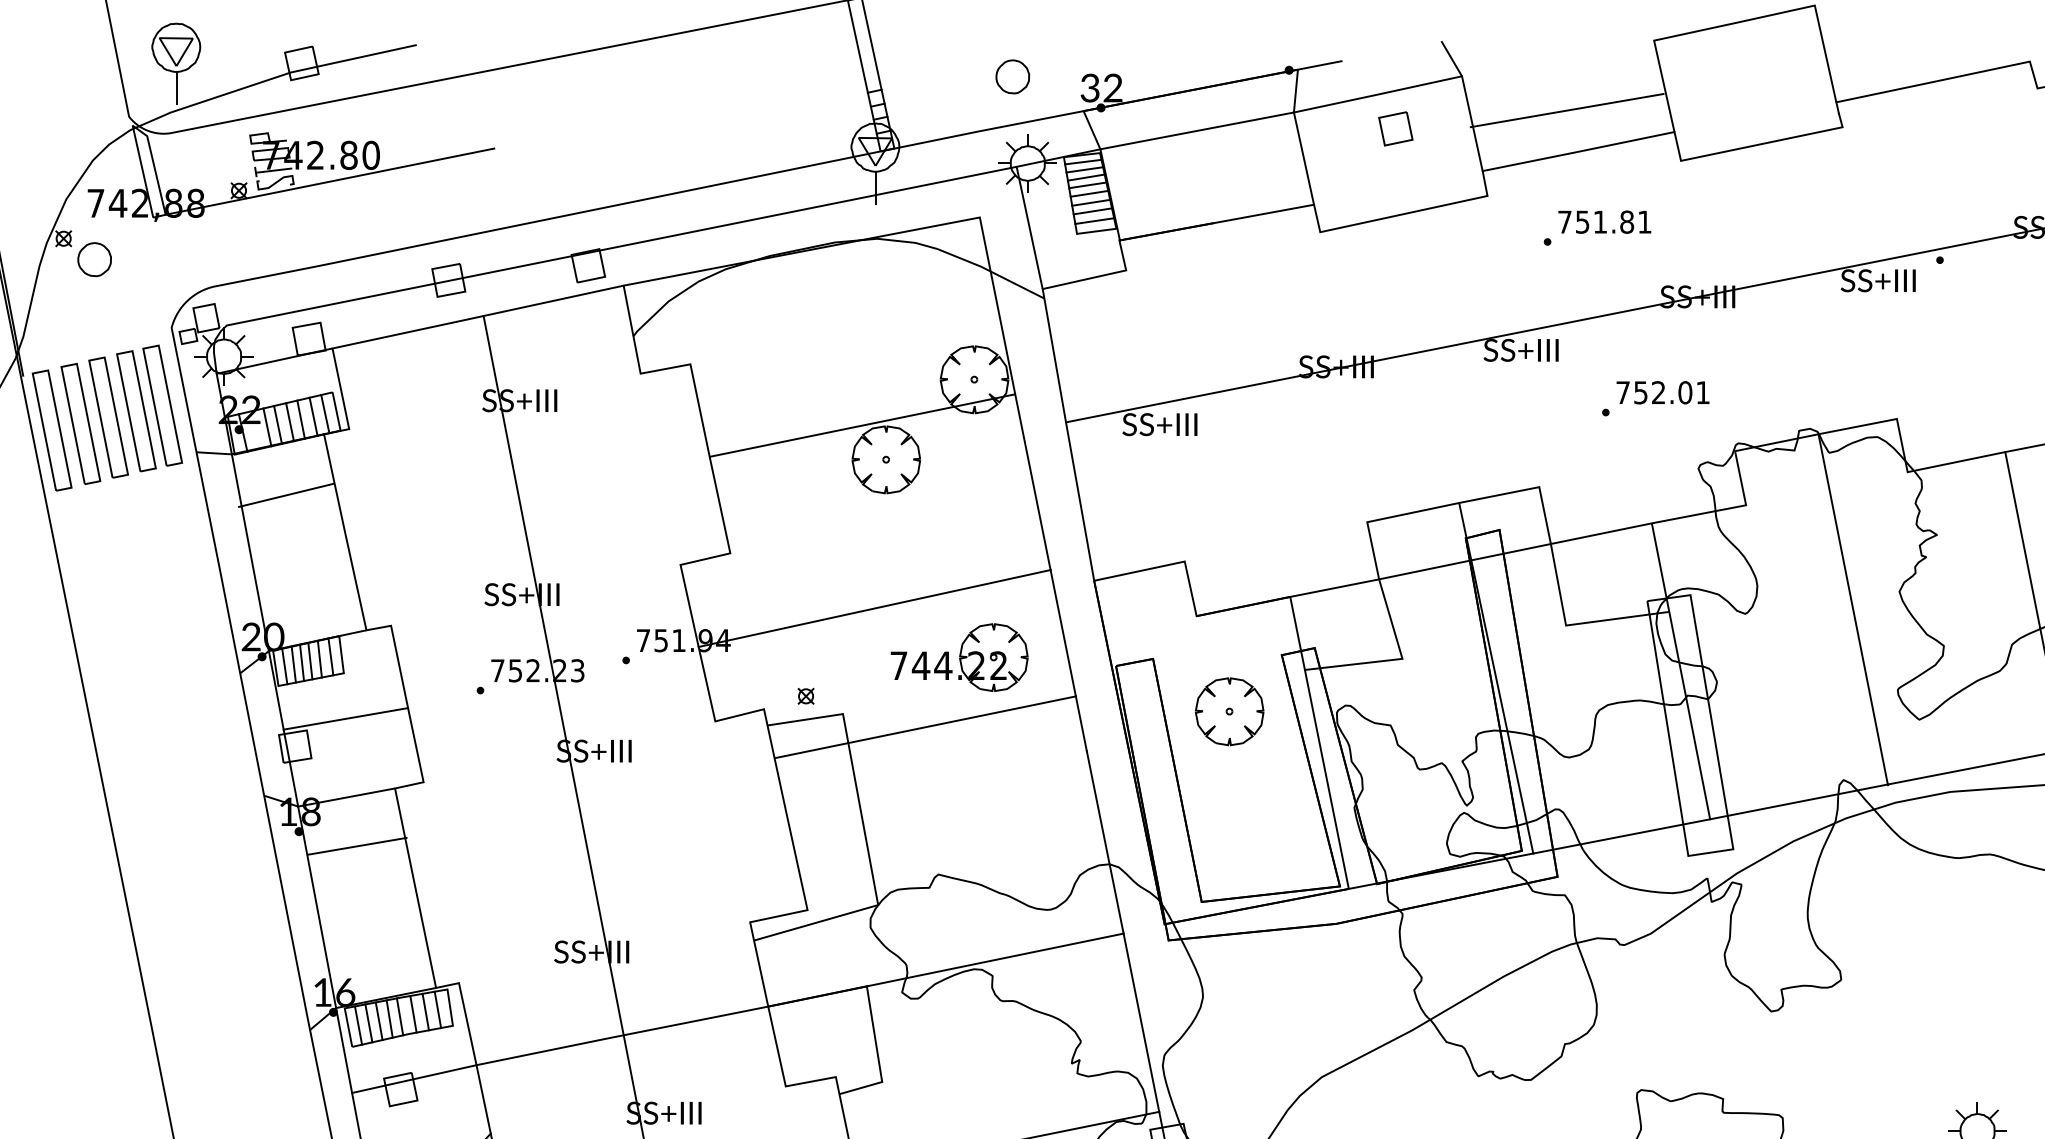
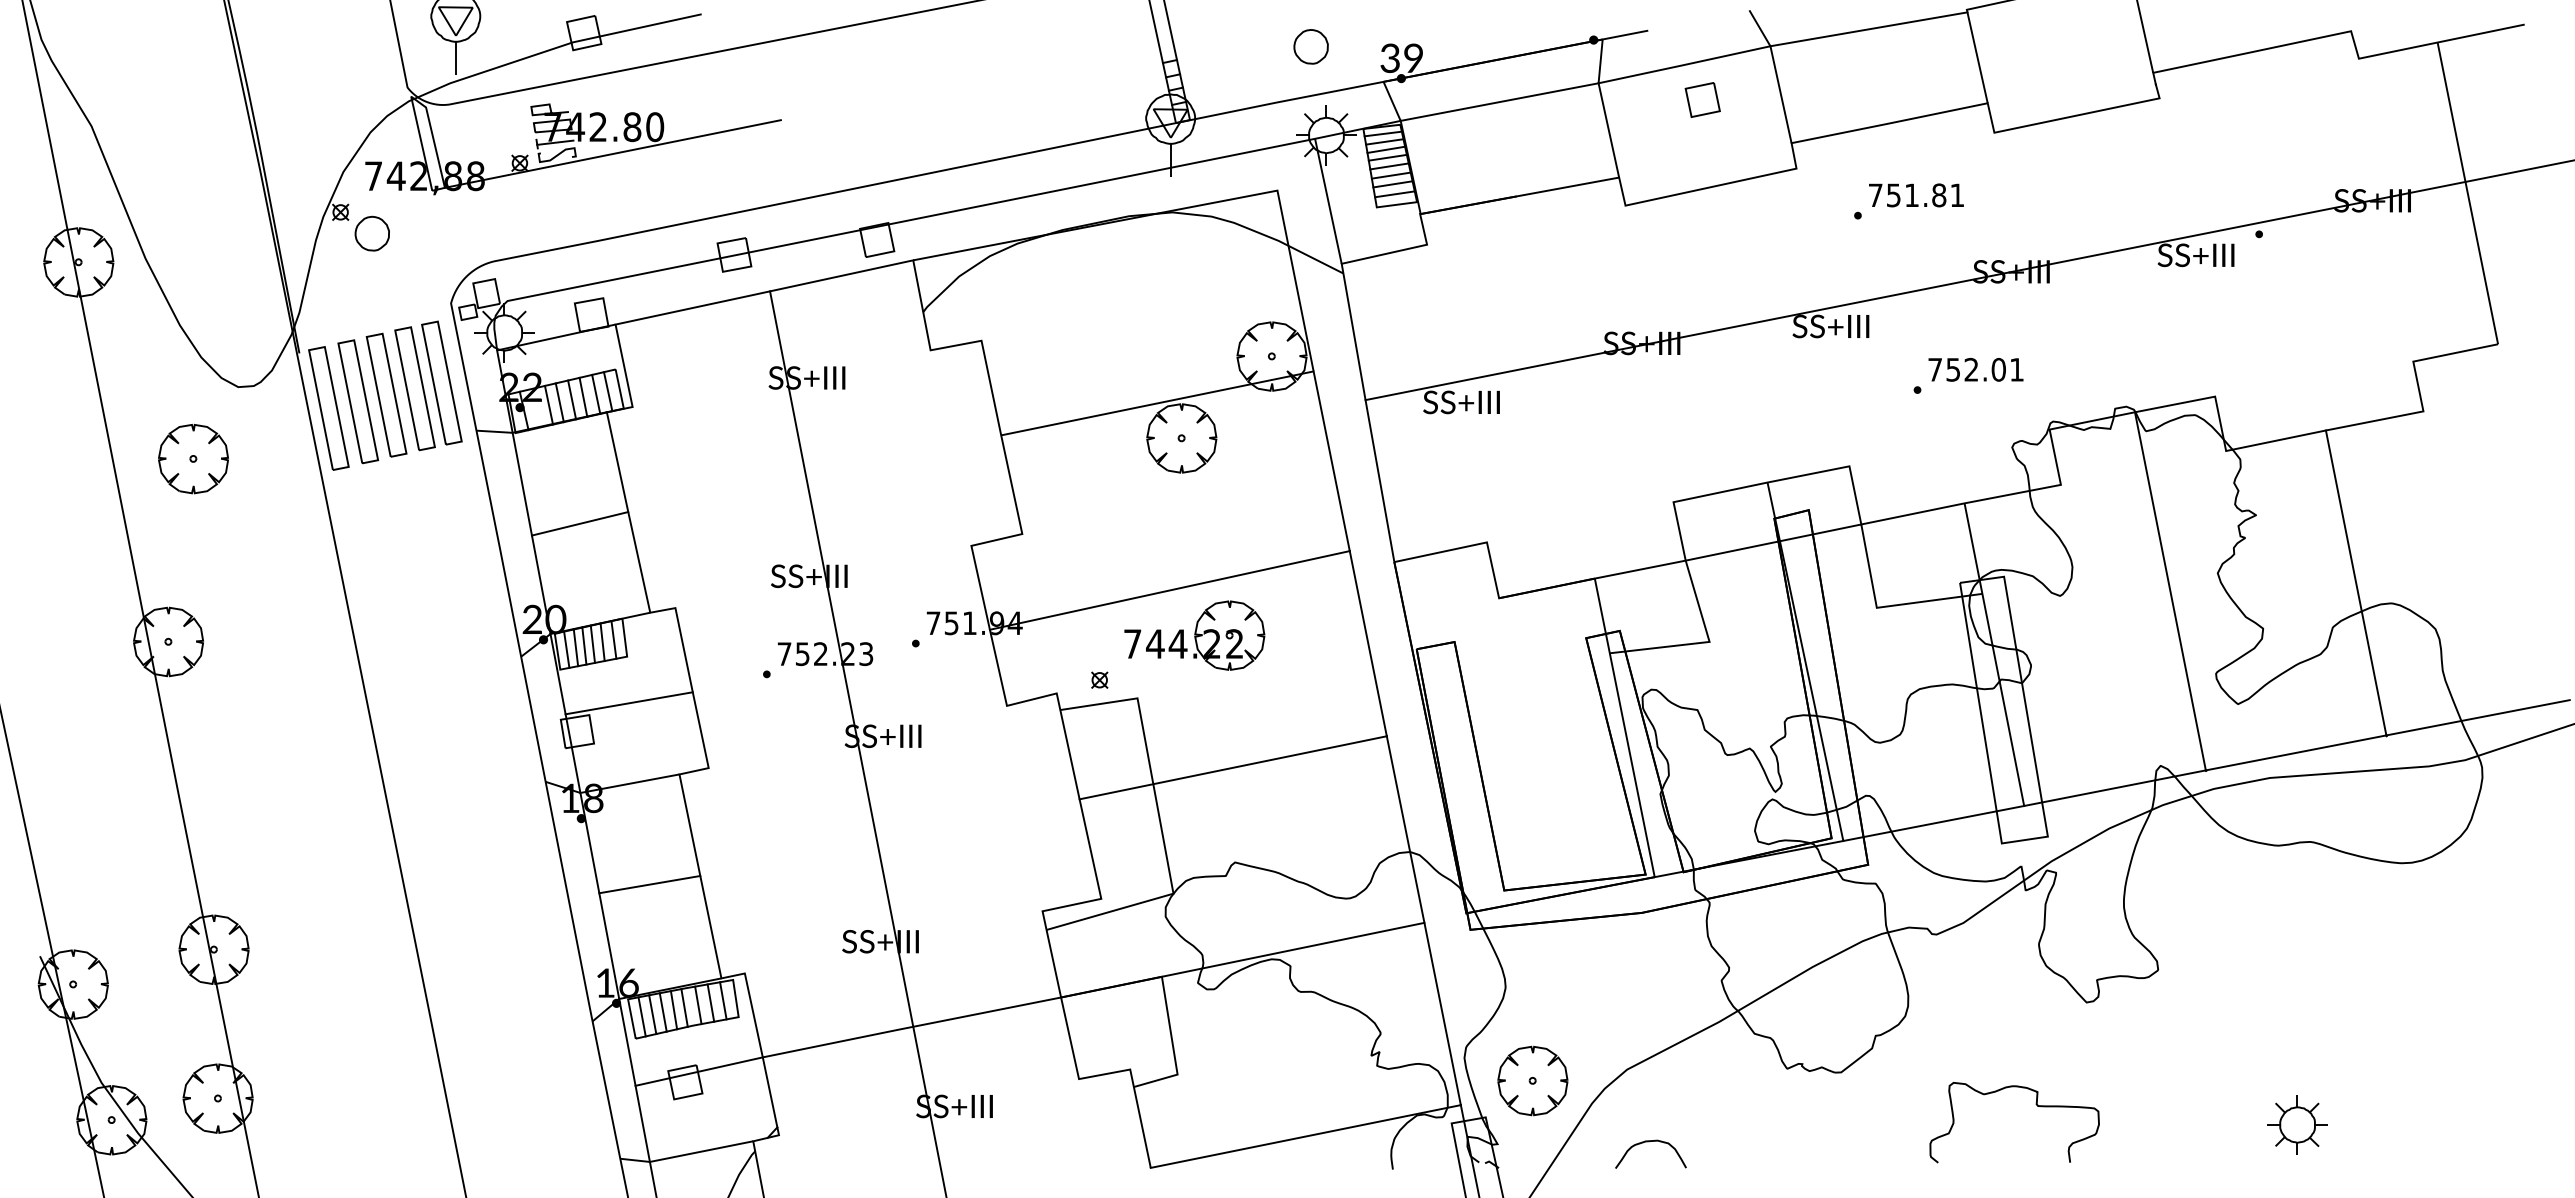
text: (1112, 88) -> (1413, 58), 32 -> 39
line: (1566, 110) -> (1868, 29), moved
line: (285, 495) -> (579, 523), moved
part: (959, 657) -> (1194, 635), moved
part: (1229, 711) -> (1532, 1080), moved
line: (925, 726) -> (1232, 767), moved
line: (356, 846) -> (649, 884), moved

